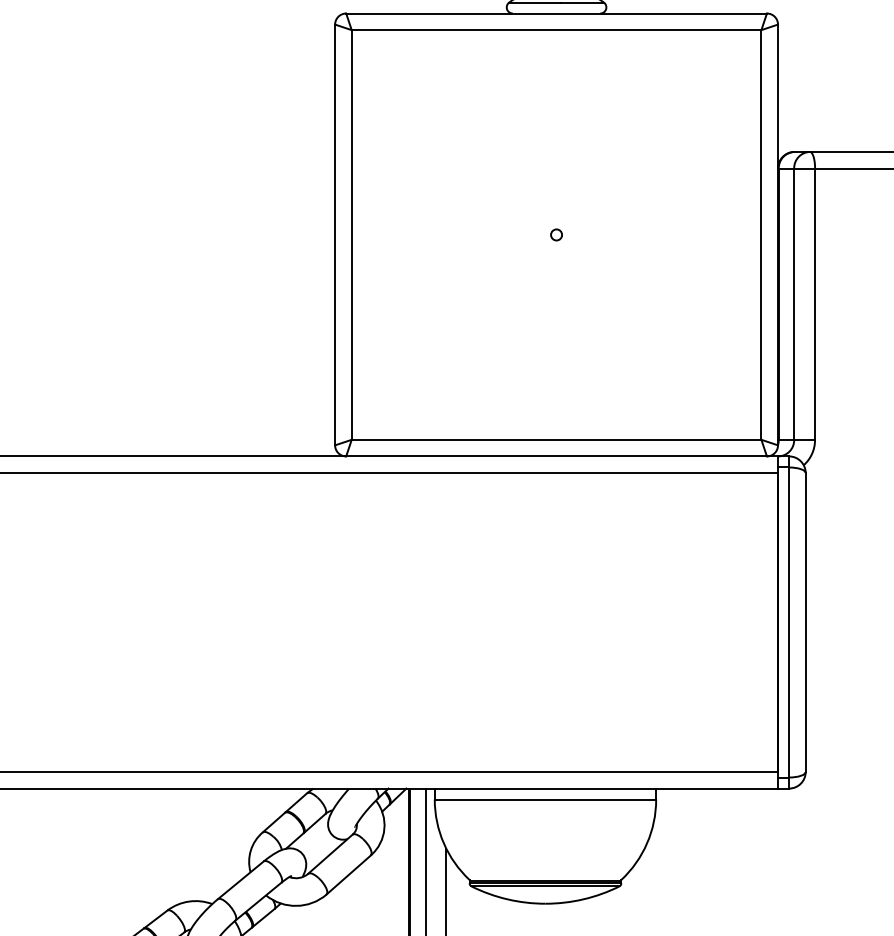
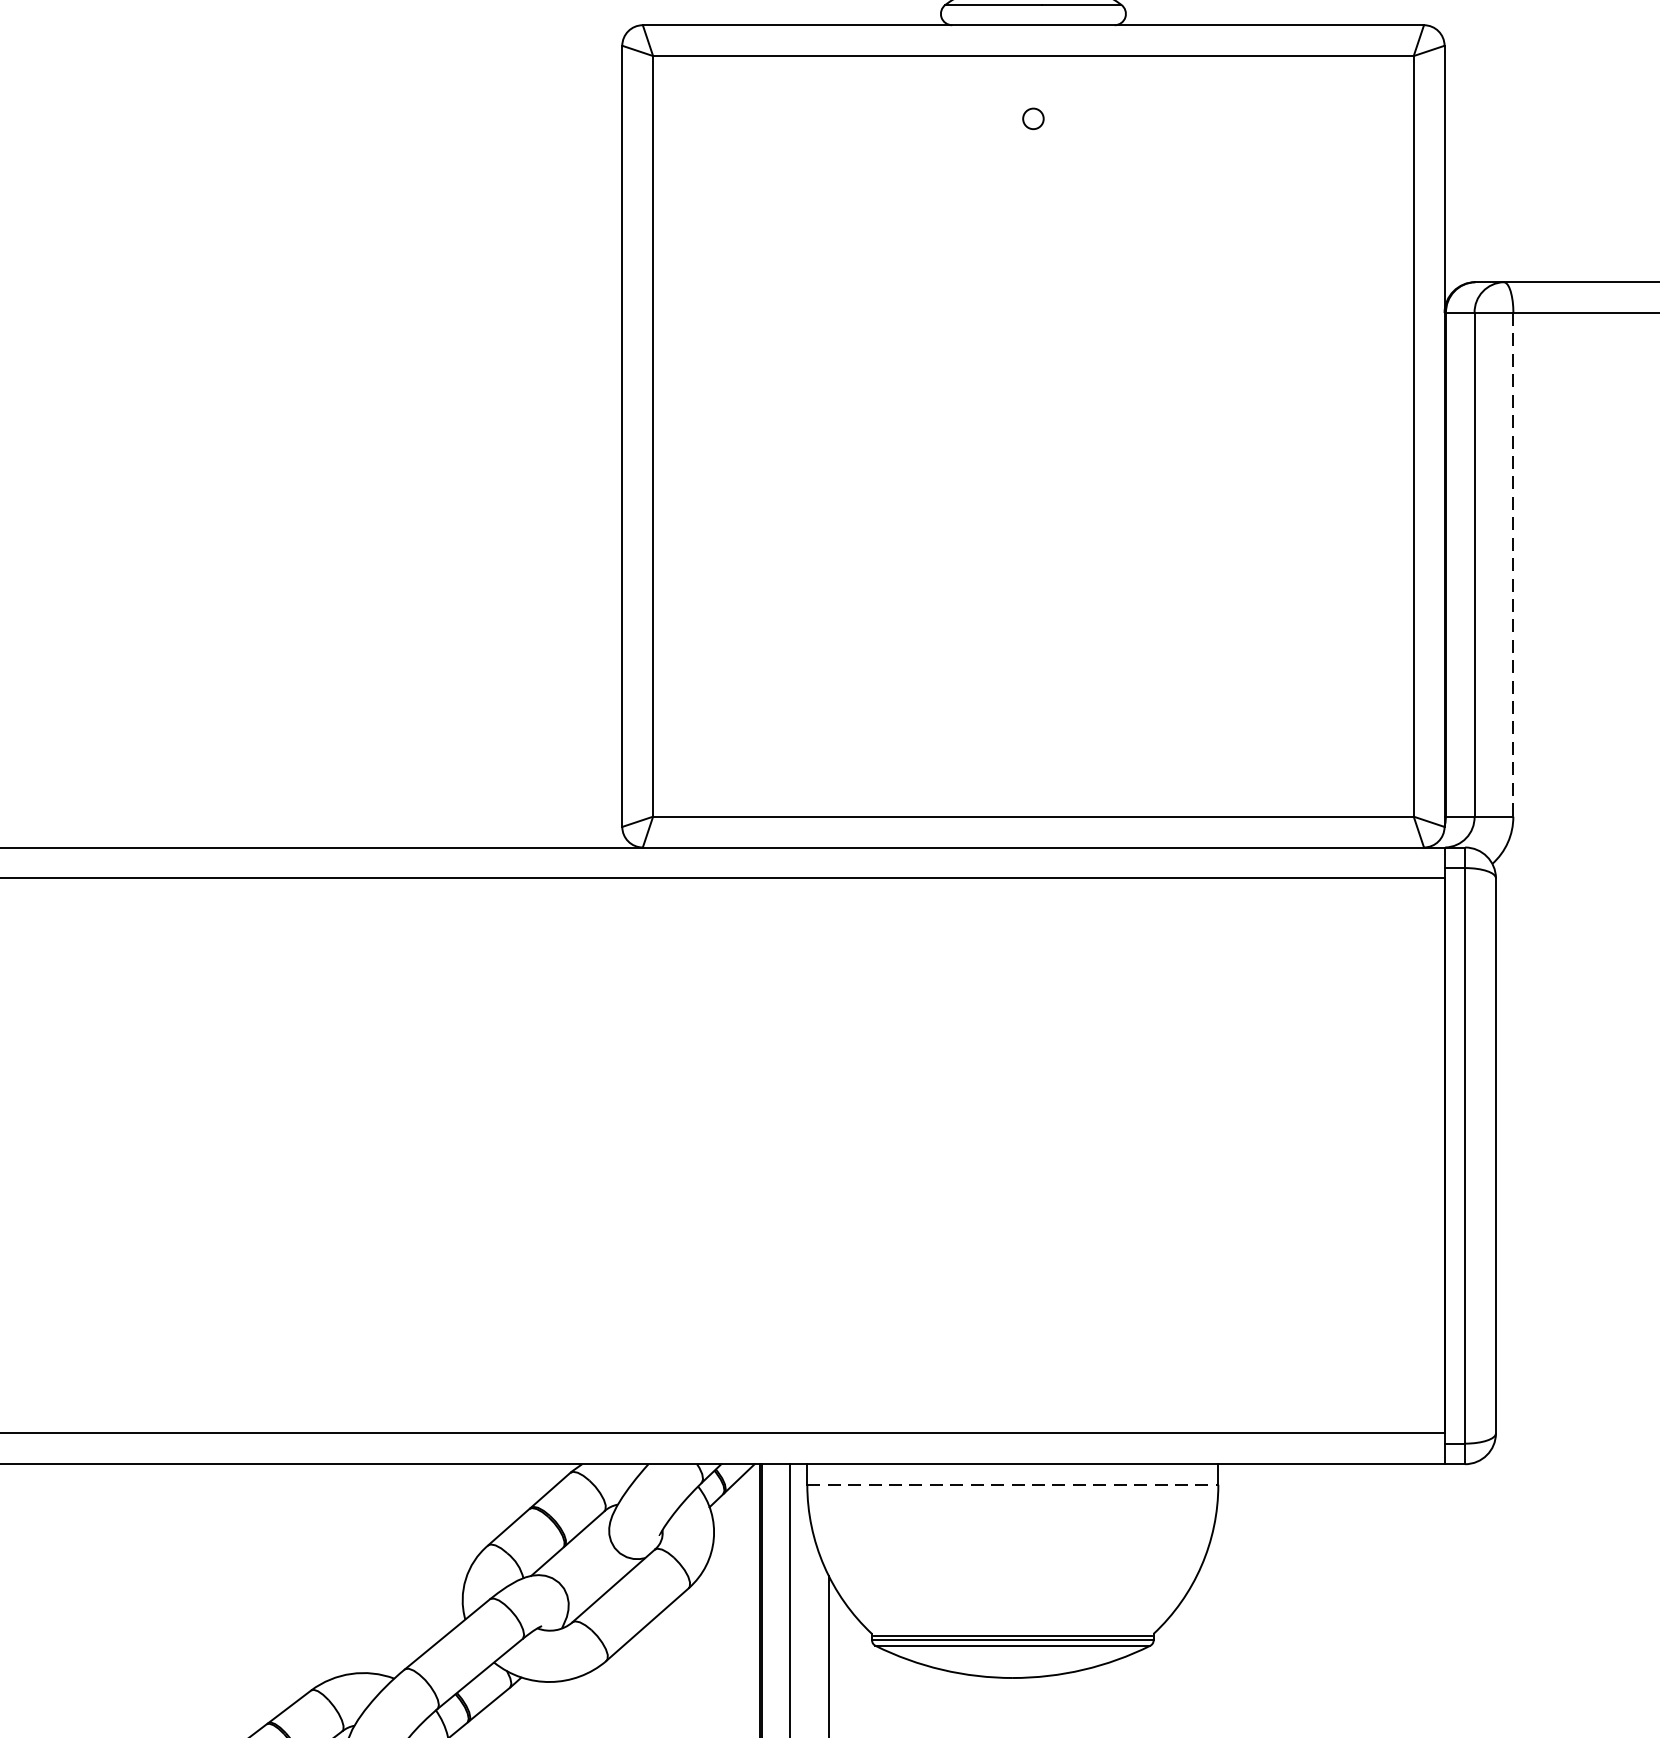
circle: (556, 234) -> (1033, 118), moved
line: (815, 304) -> (1514, 565), solid -> dashed
line: (545, 799) -> (1012, 1484), solid -> dashed

